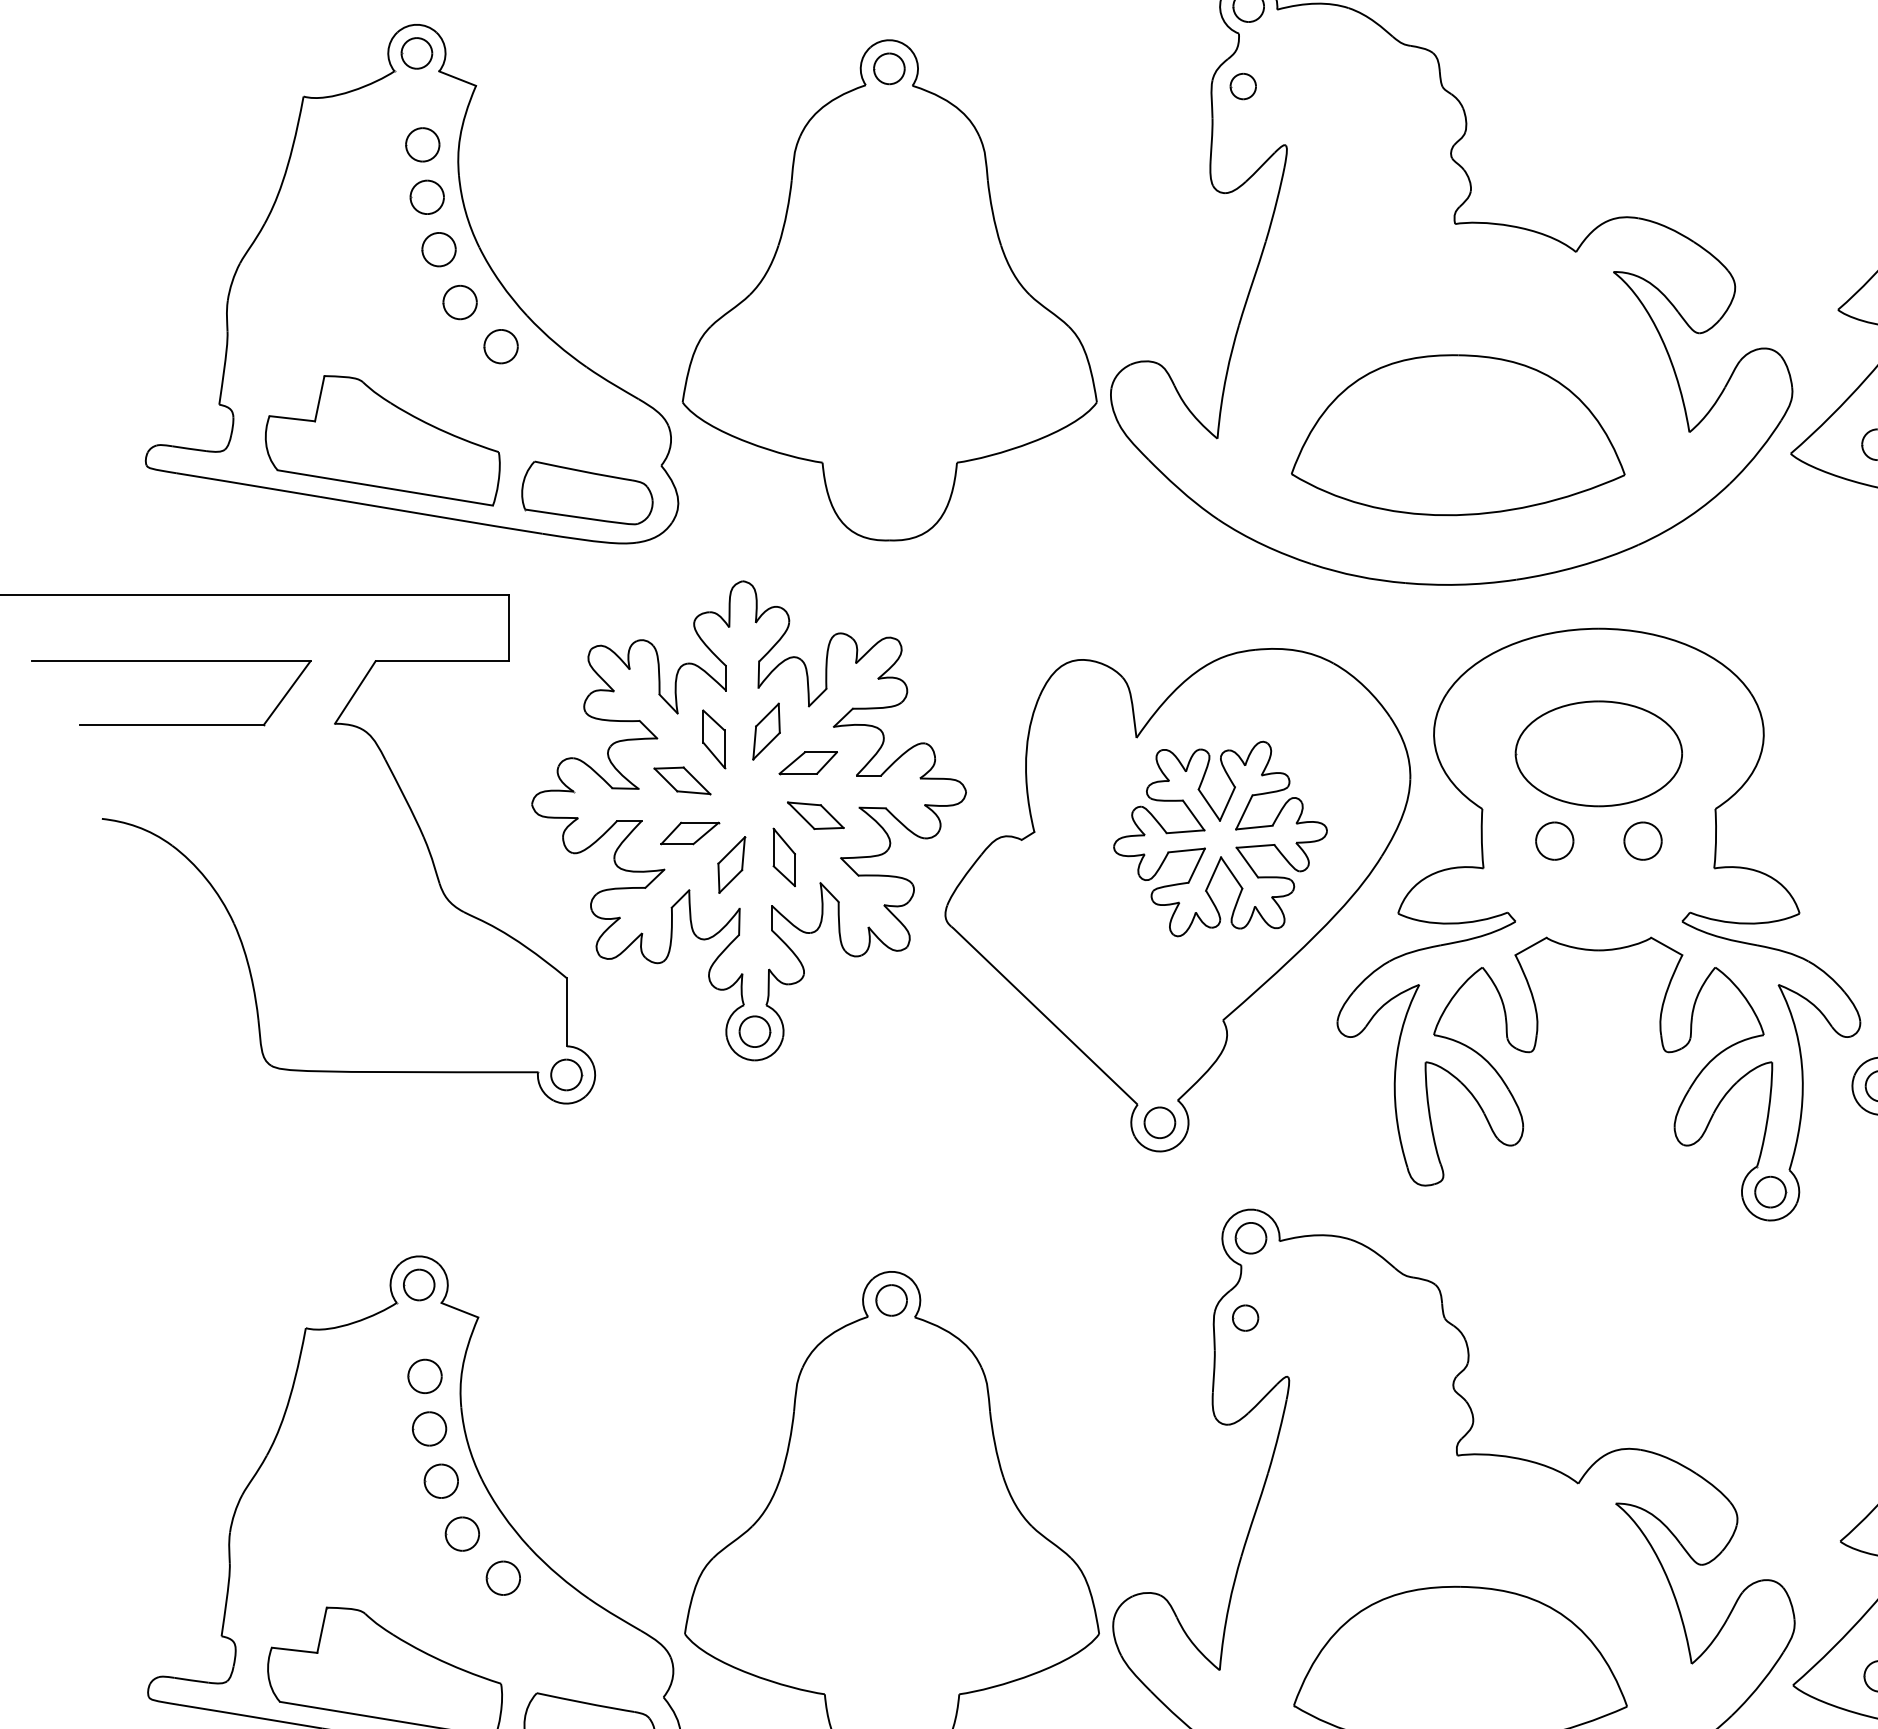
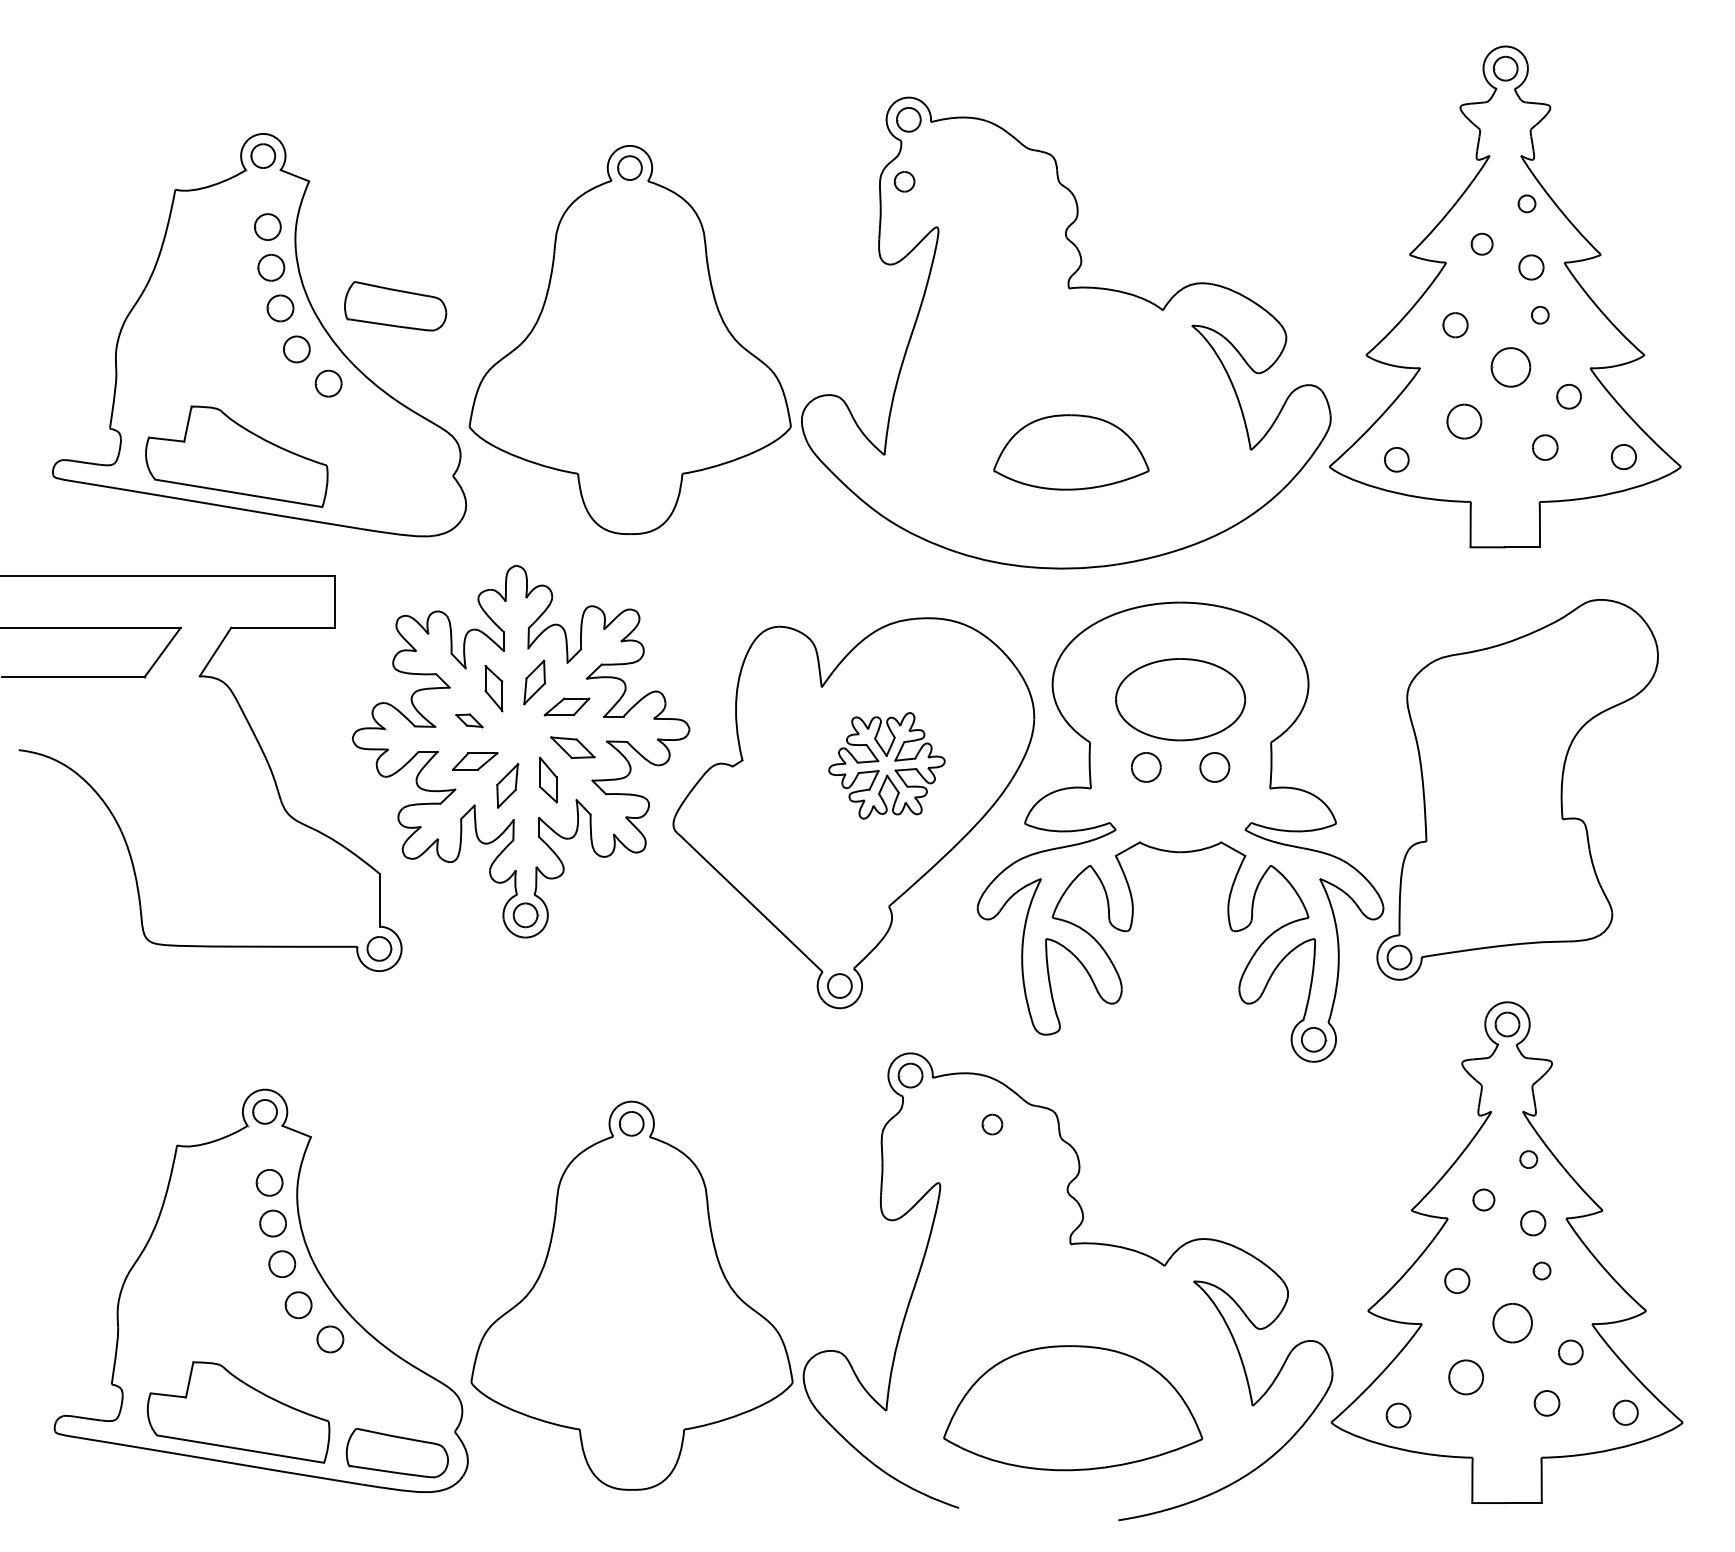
part: (1458, 435) -> (1071, 452), size x0.6
part: (587, 493) -> (395, 306), moved
part: (682, 780) -> (469, 720), size x0.6
part: (1219, 838) -> (886, 765), size x0.7
part: (1245, 1318) -> (992, 1124), moved

